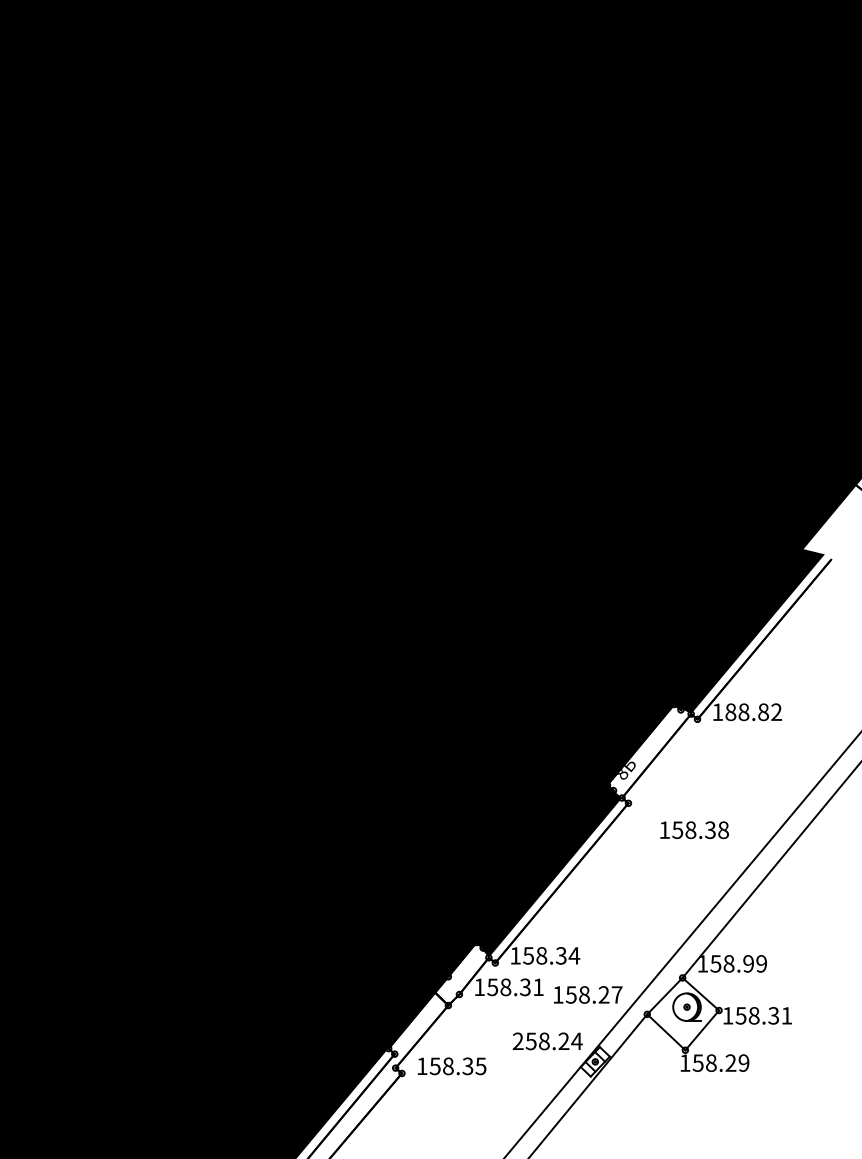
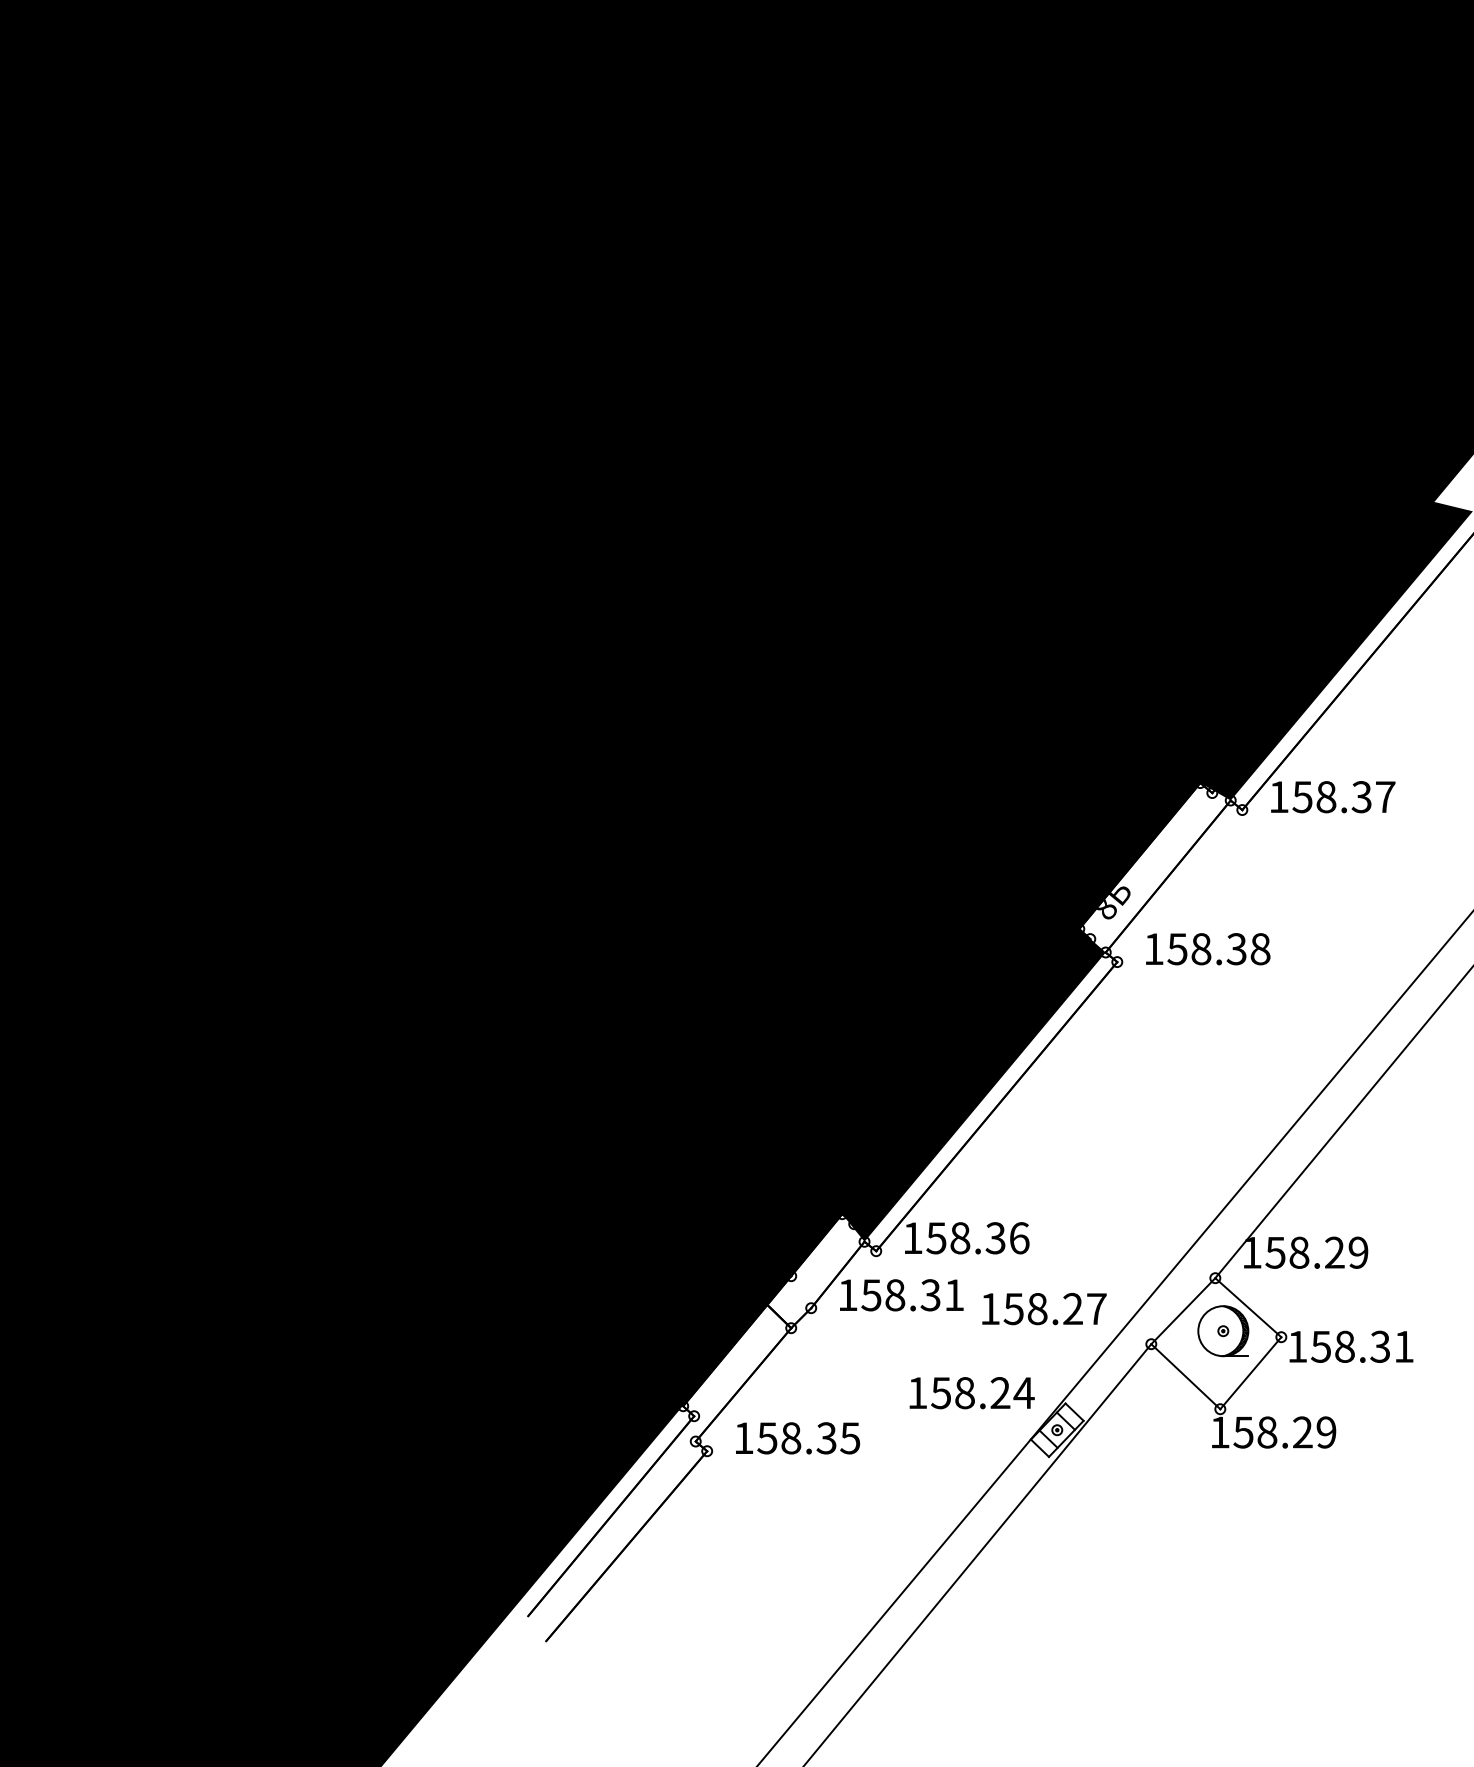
text: (753, 711) -> (1343, 795), 188.82 -> 158.37
text: (694, 830) -> (1207, 949), moved
text: (574, 955) -> (1019, 1237), 158.34 -> 158.36
text: (748, 963) -> (1334, 1252), 158.99 -> 158.29
text: (517, 1040) -> (916, 1391), 258.24 -> 158.24

